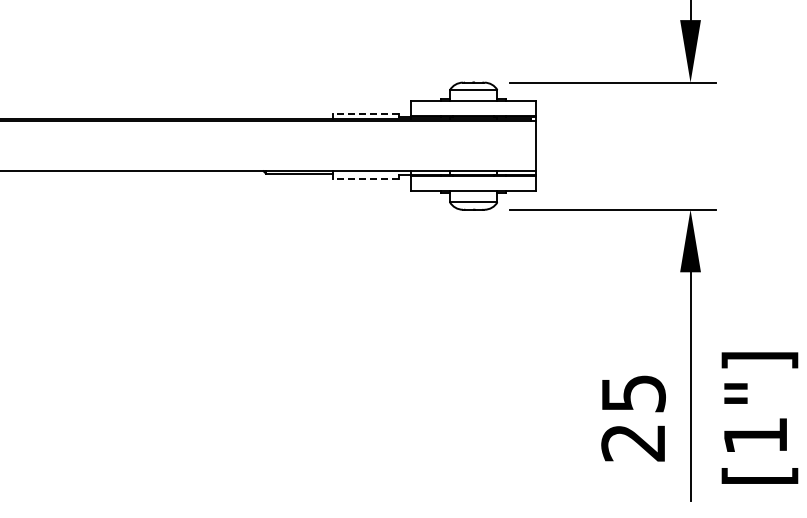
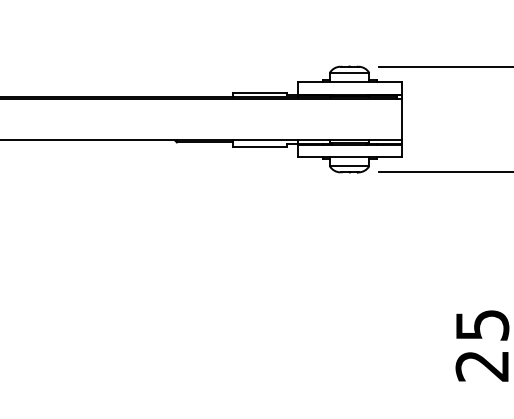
line: (365, 113) -> (259, 92), dashed -> solid
line: (365, 178) -> (259, 146), dashed -> solid

